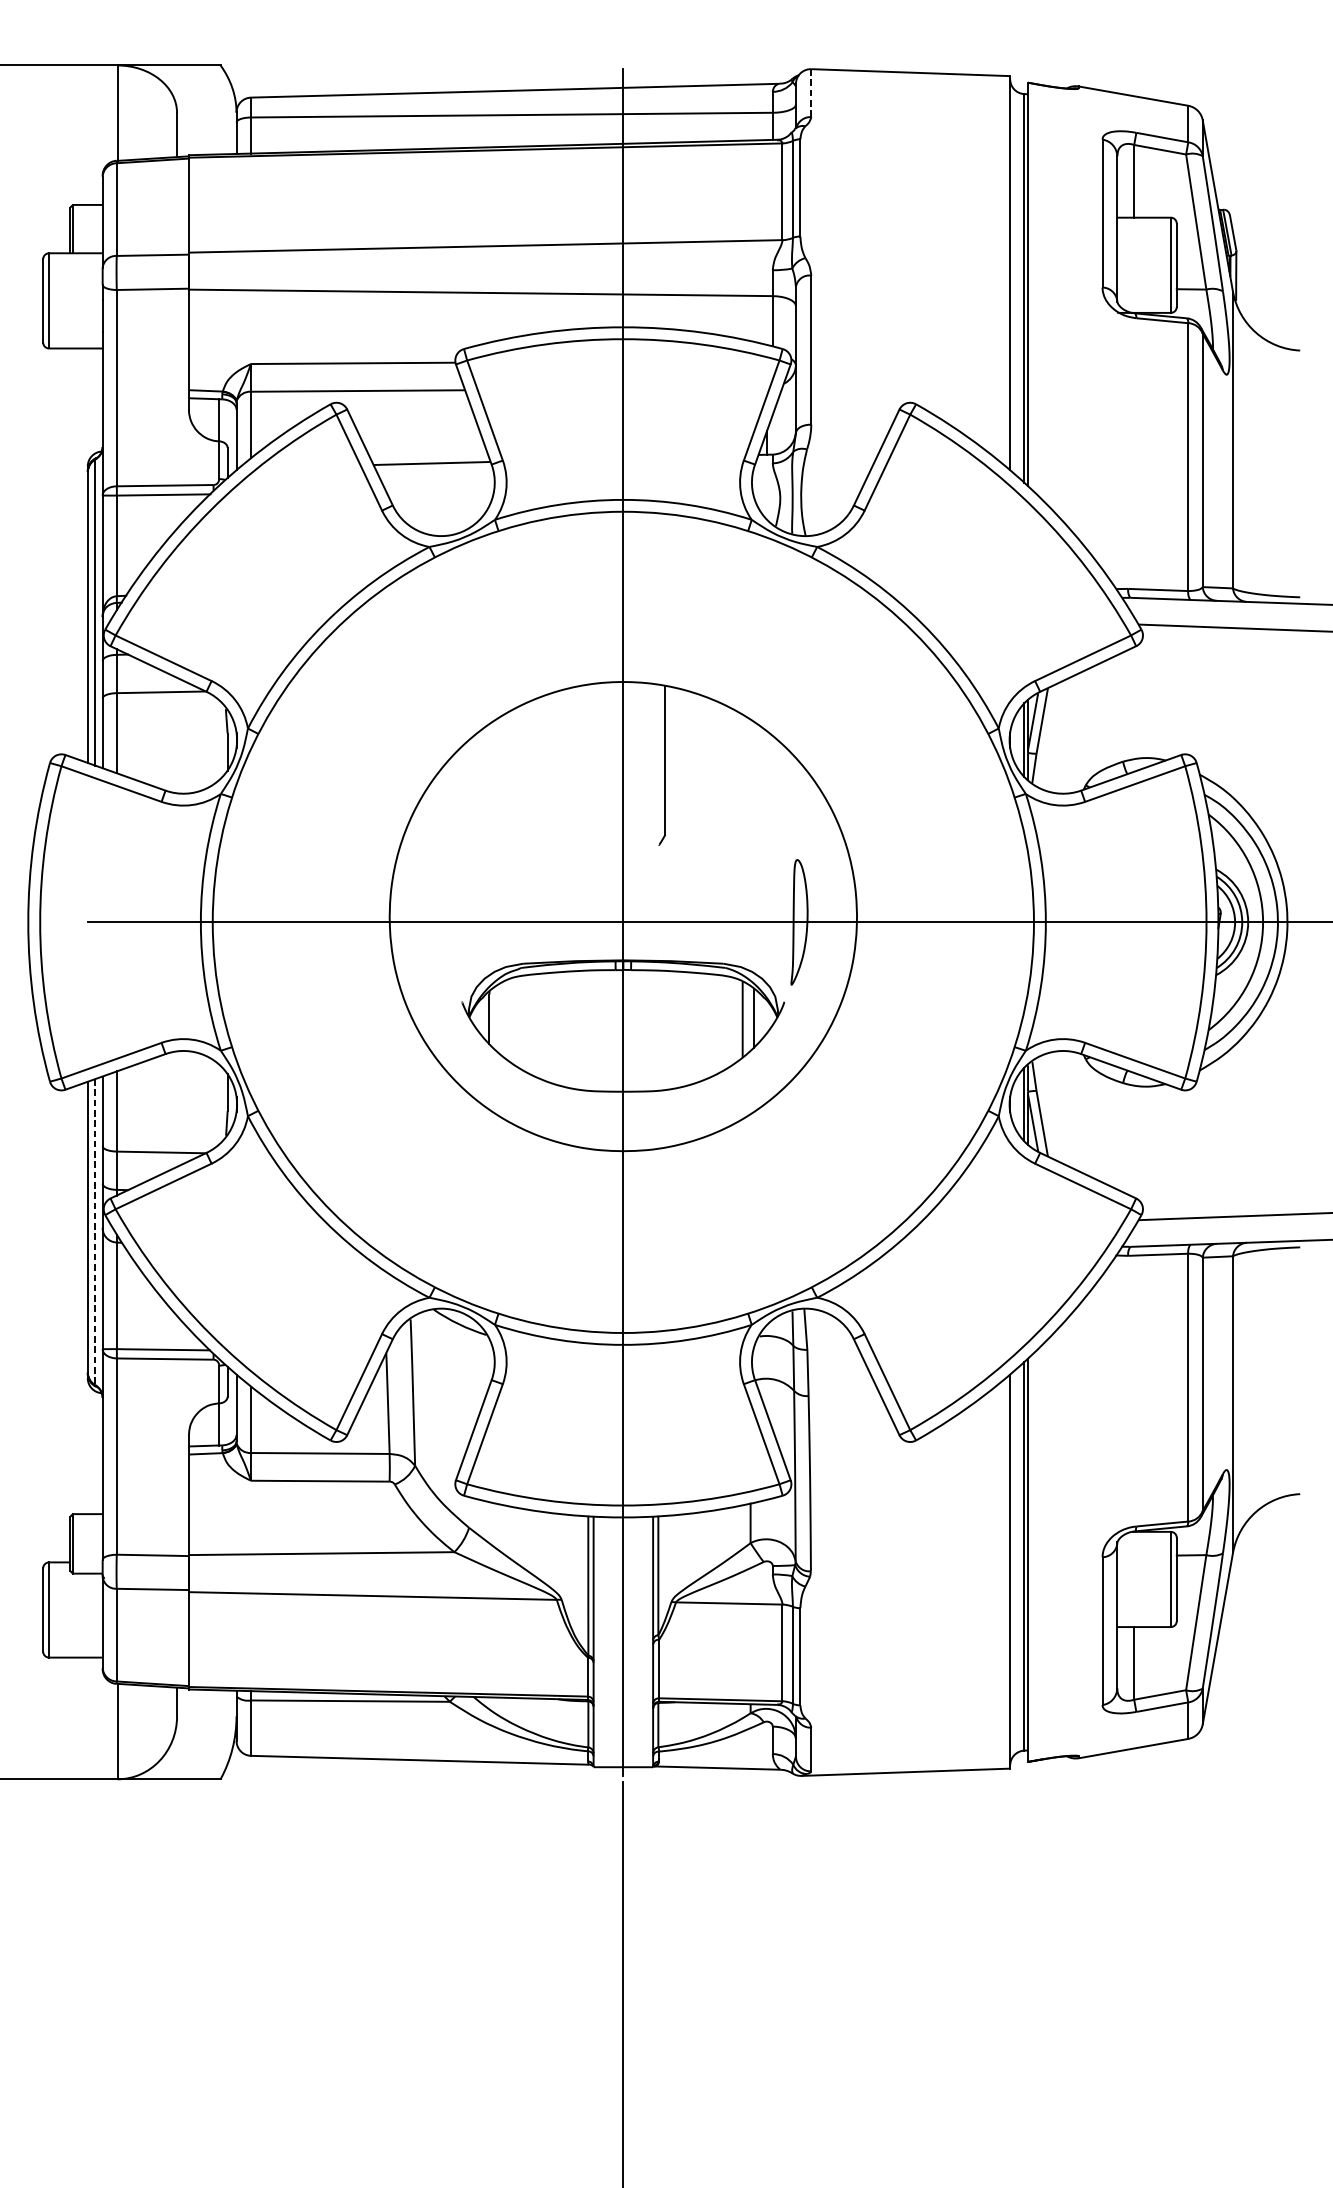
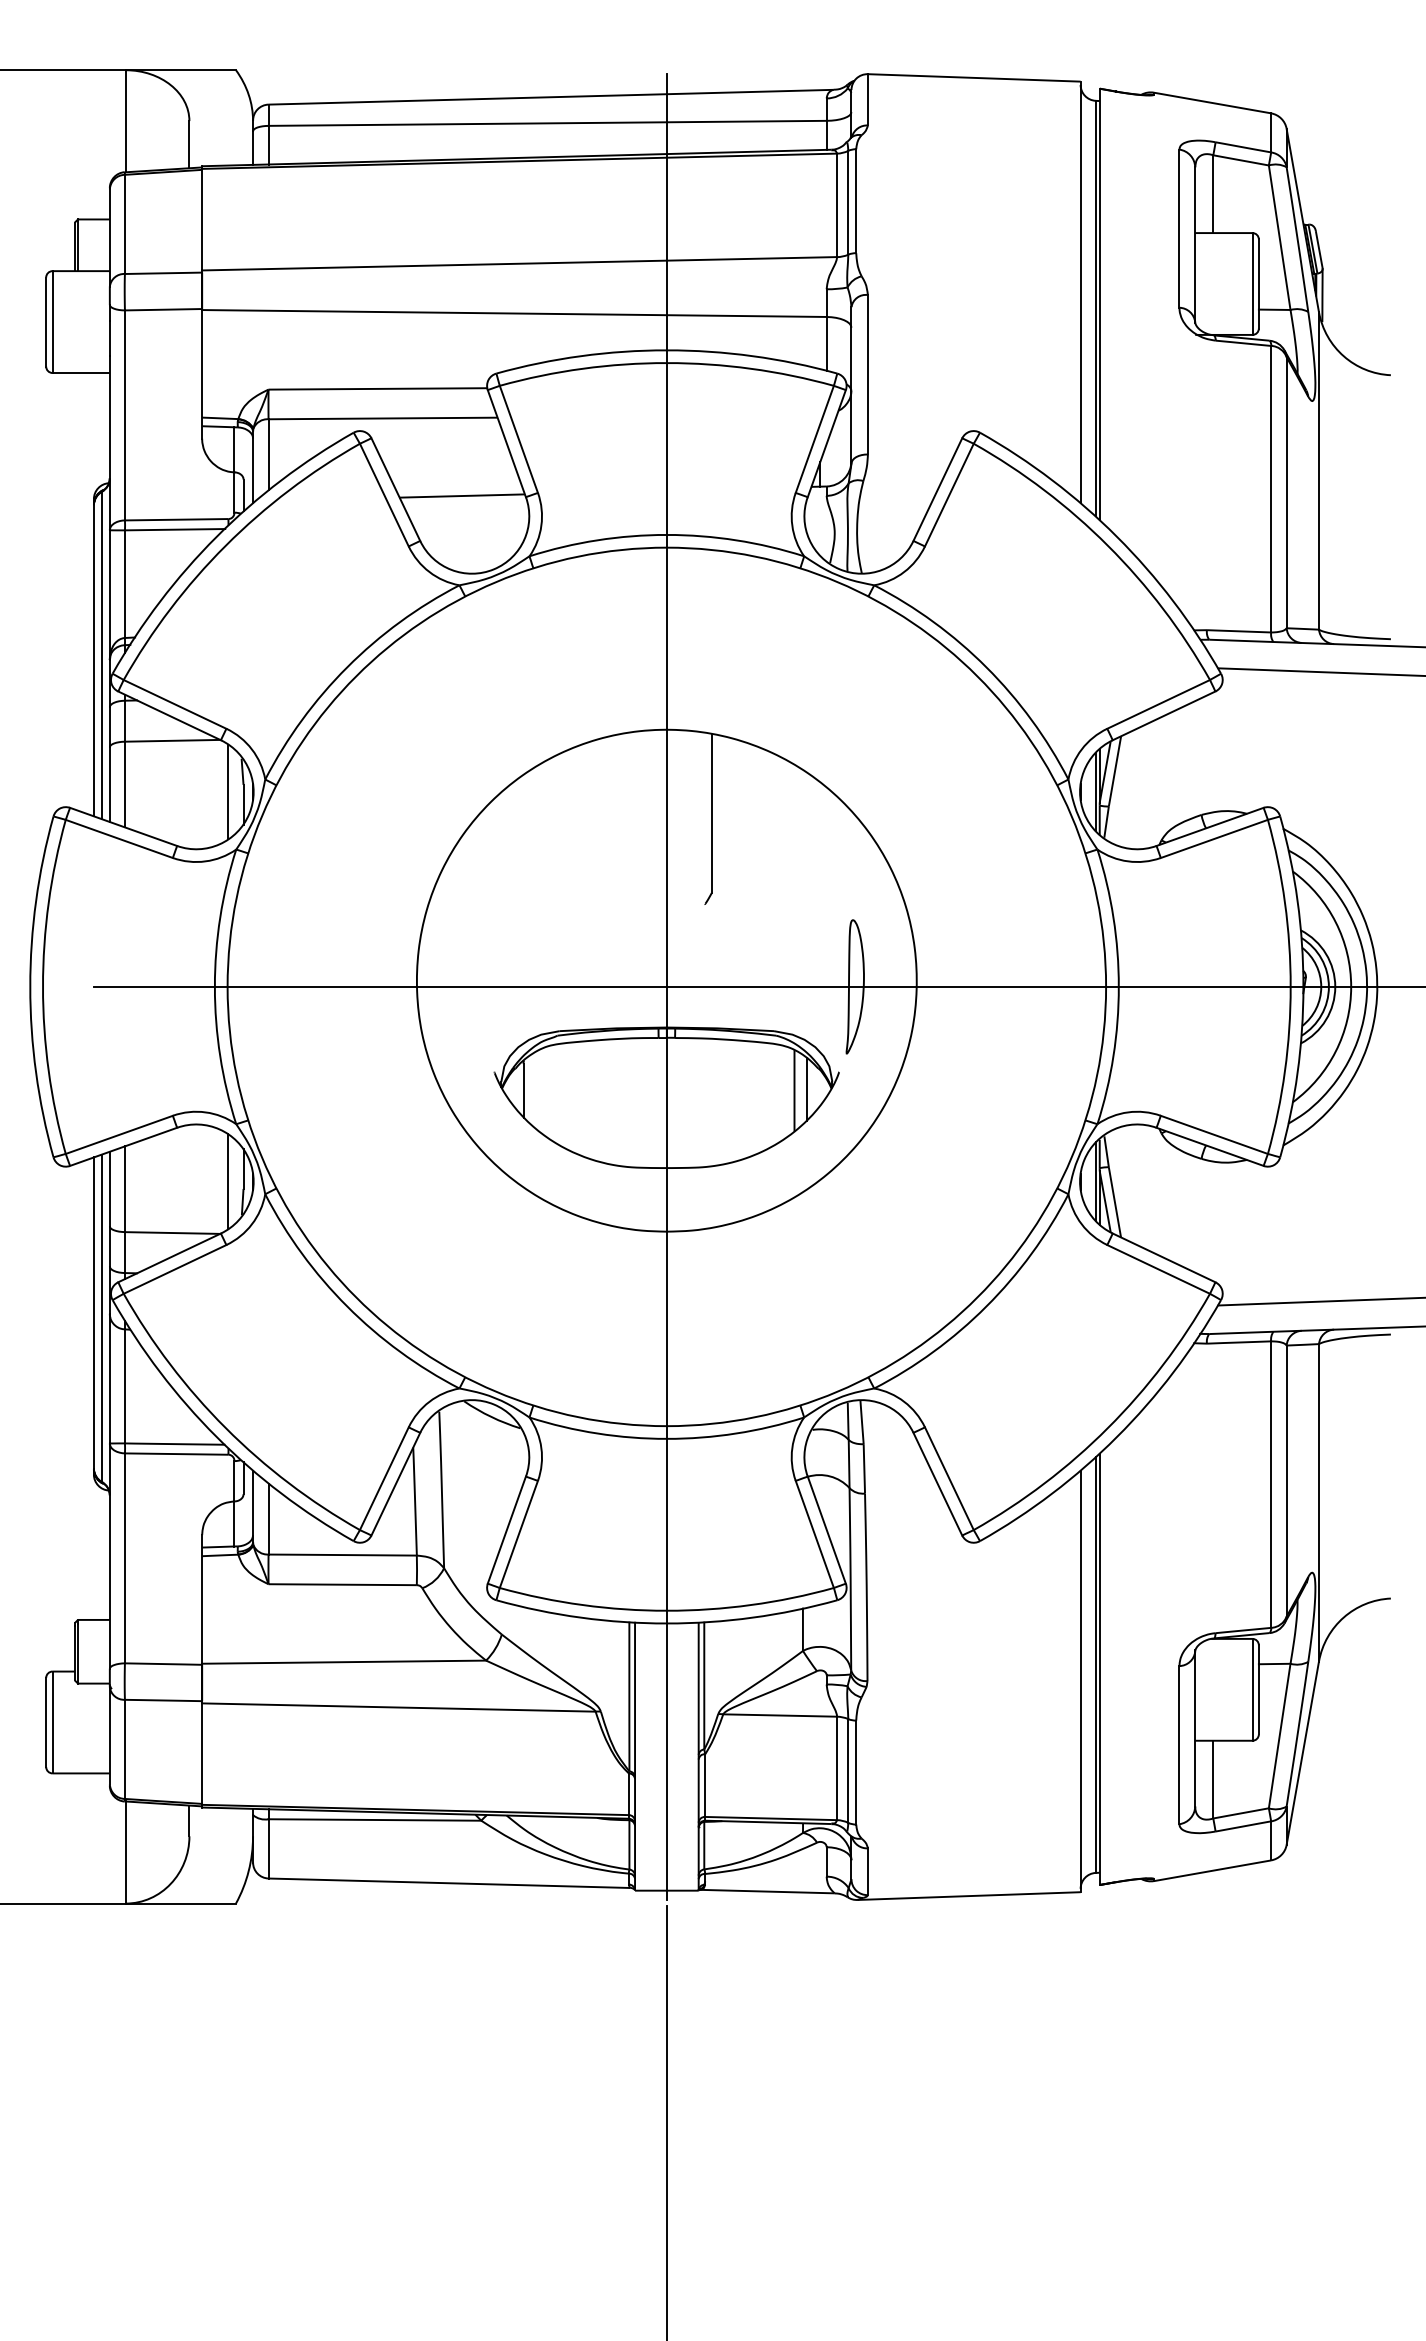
line: (810, 92) -> (867, 99), dashed -> solid
line: (213, 739) -> (228, 791), added
line: (213, 1104) -> (228, 1181), added
line: (94, 1232) -> (101, 1318), dashed -> solid

